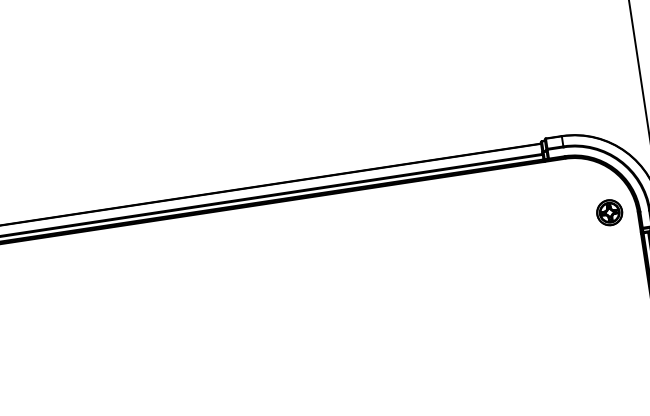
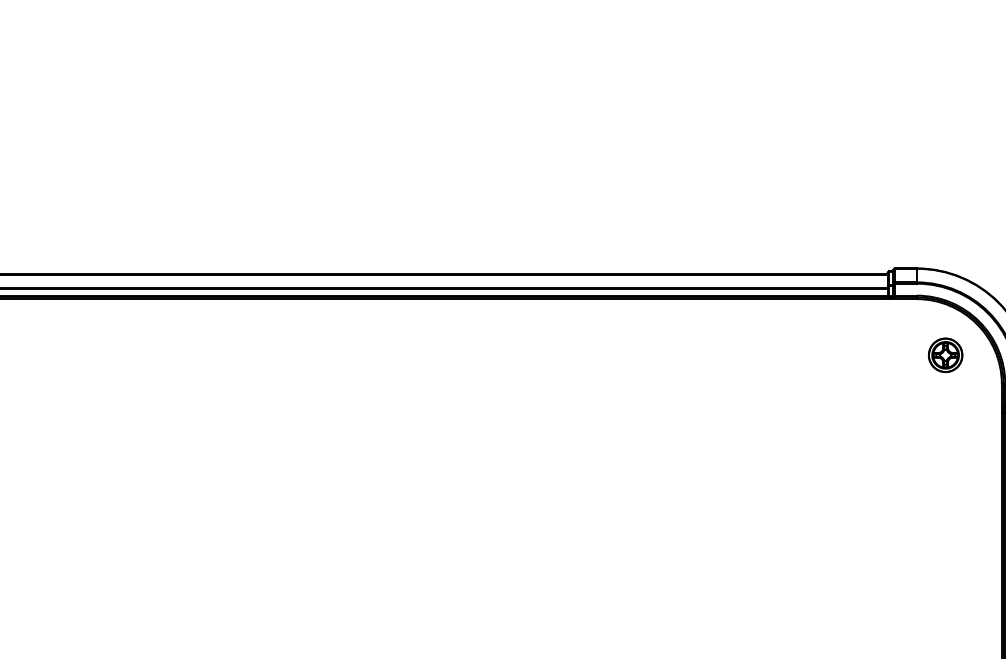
part: (609, 212) -> (945, 354), moved

